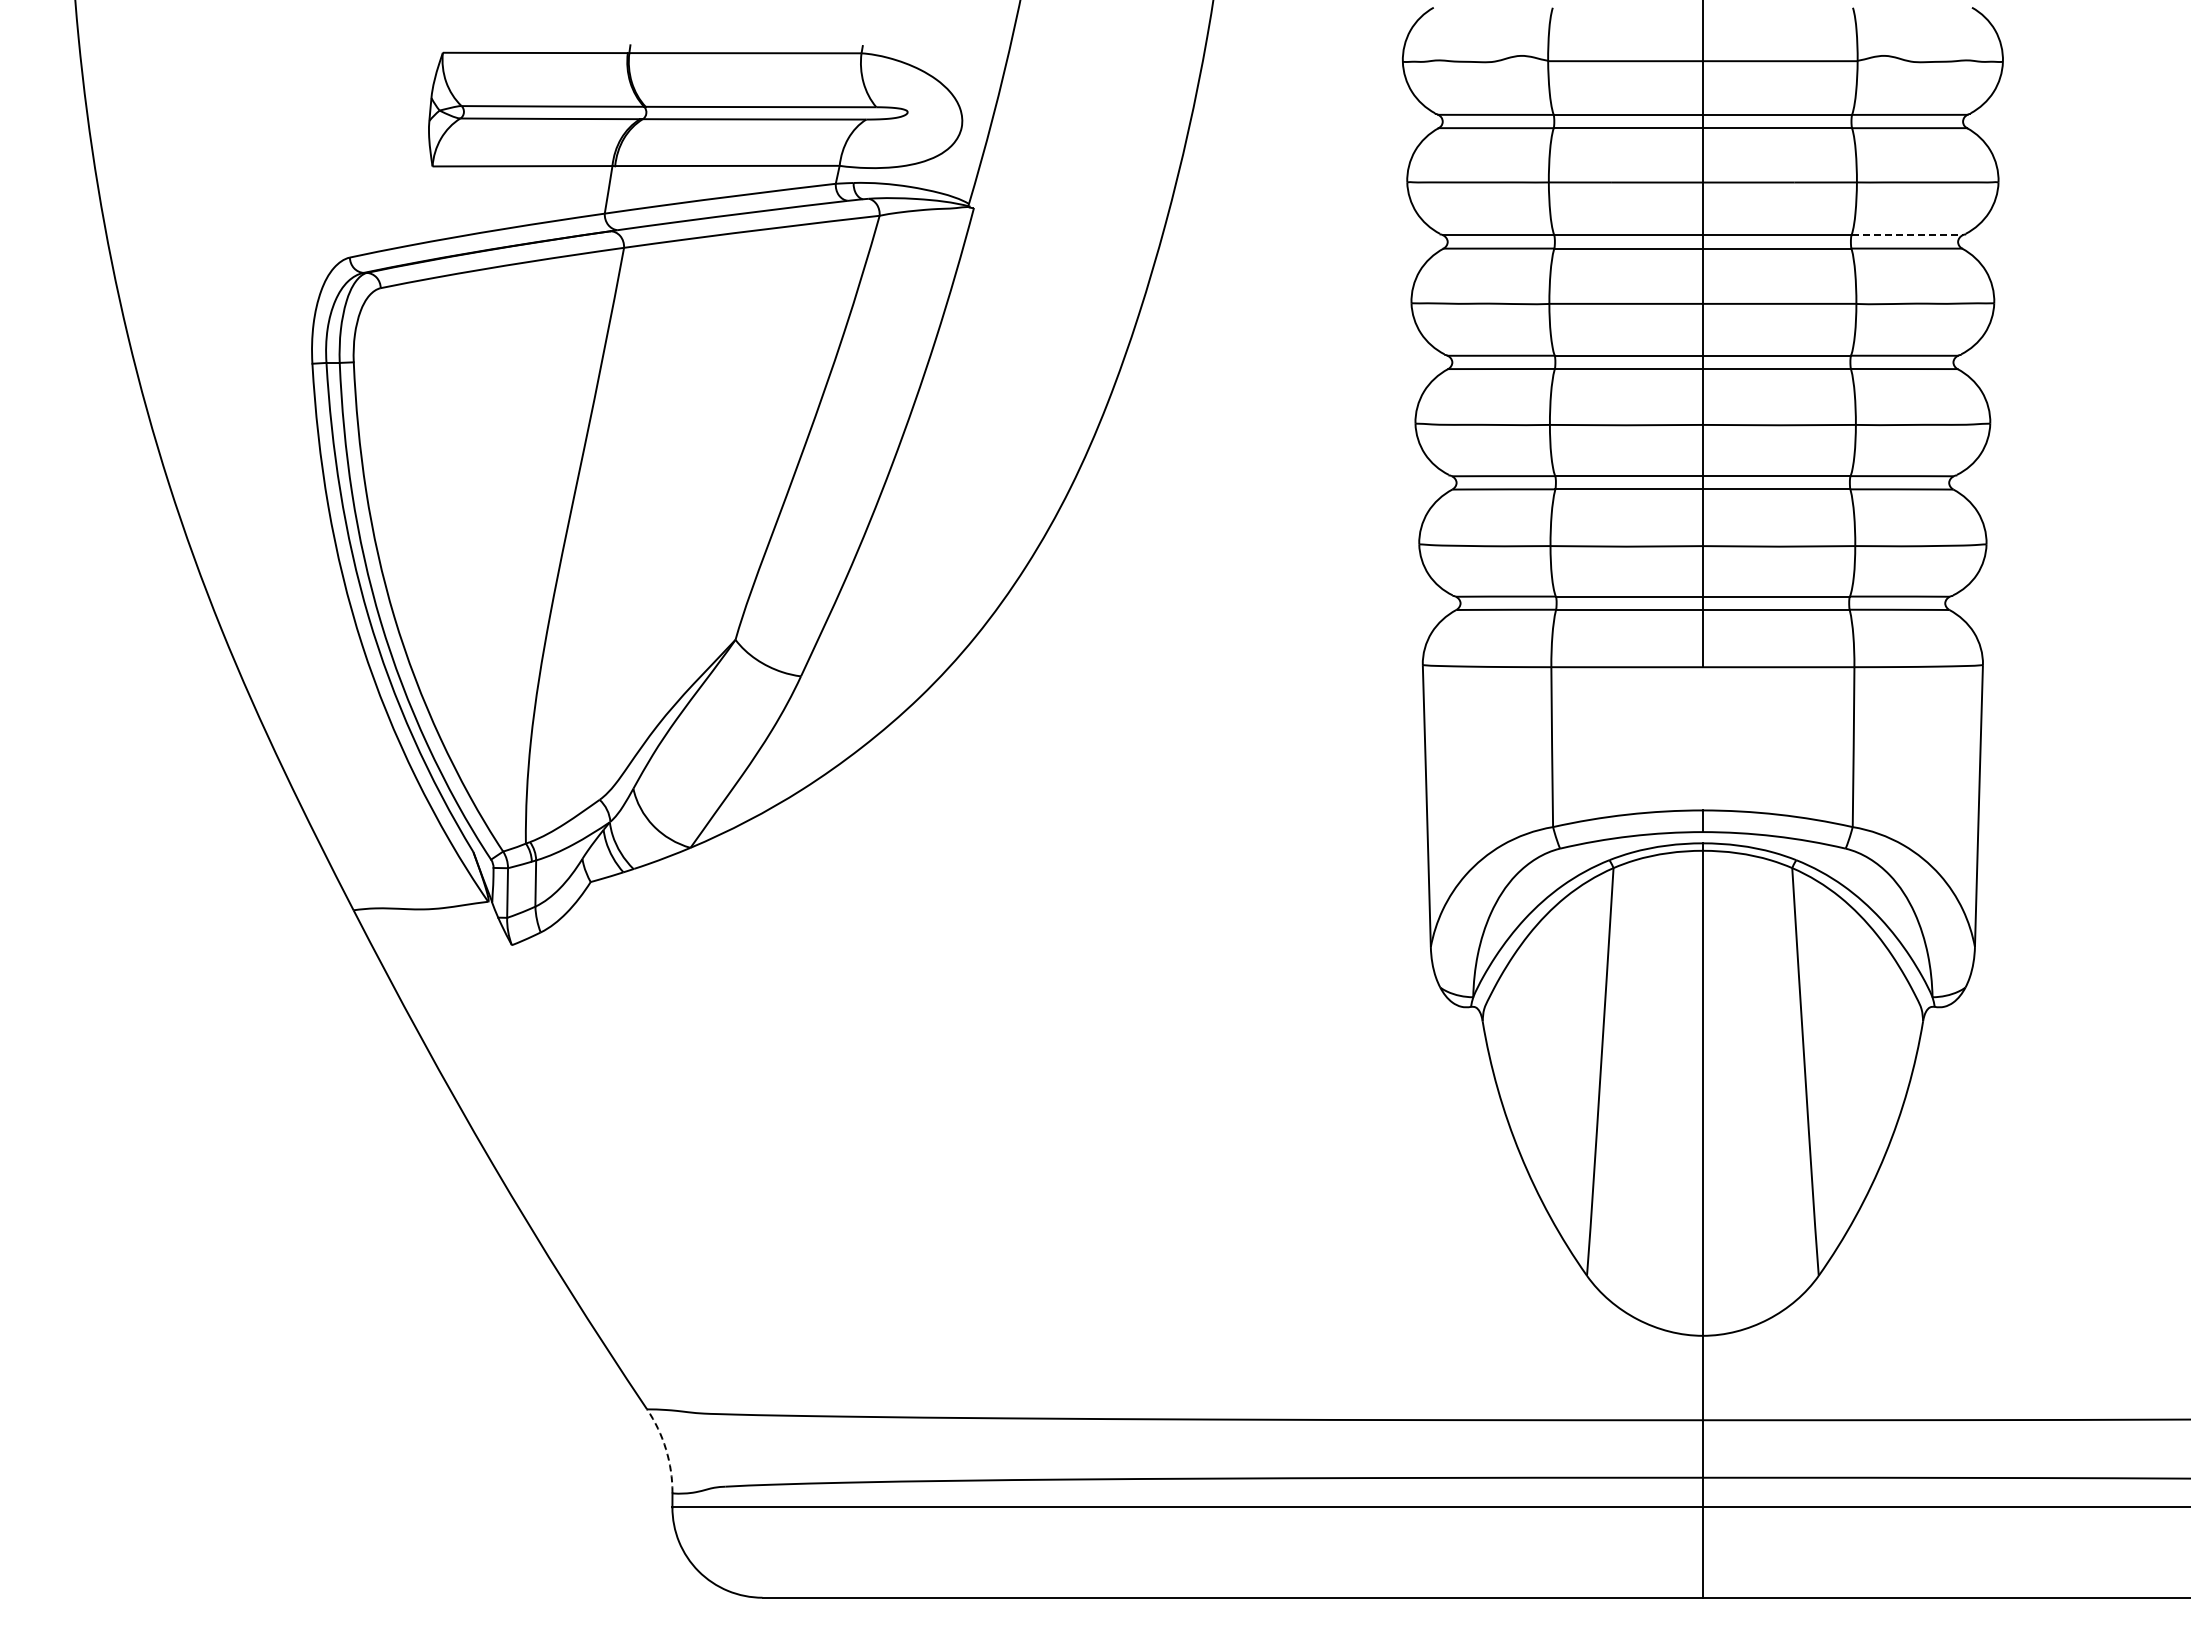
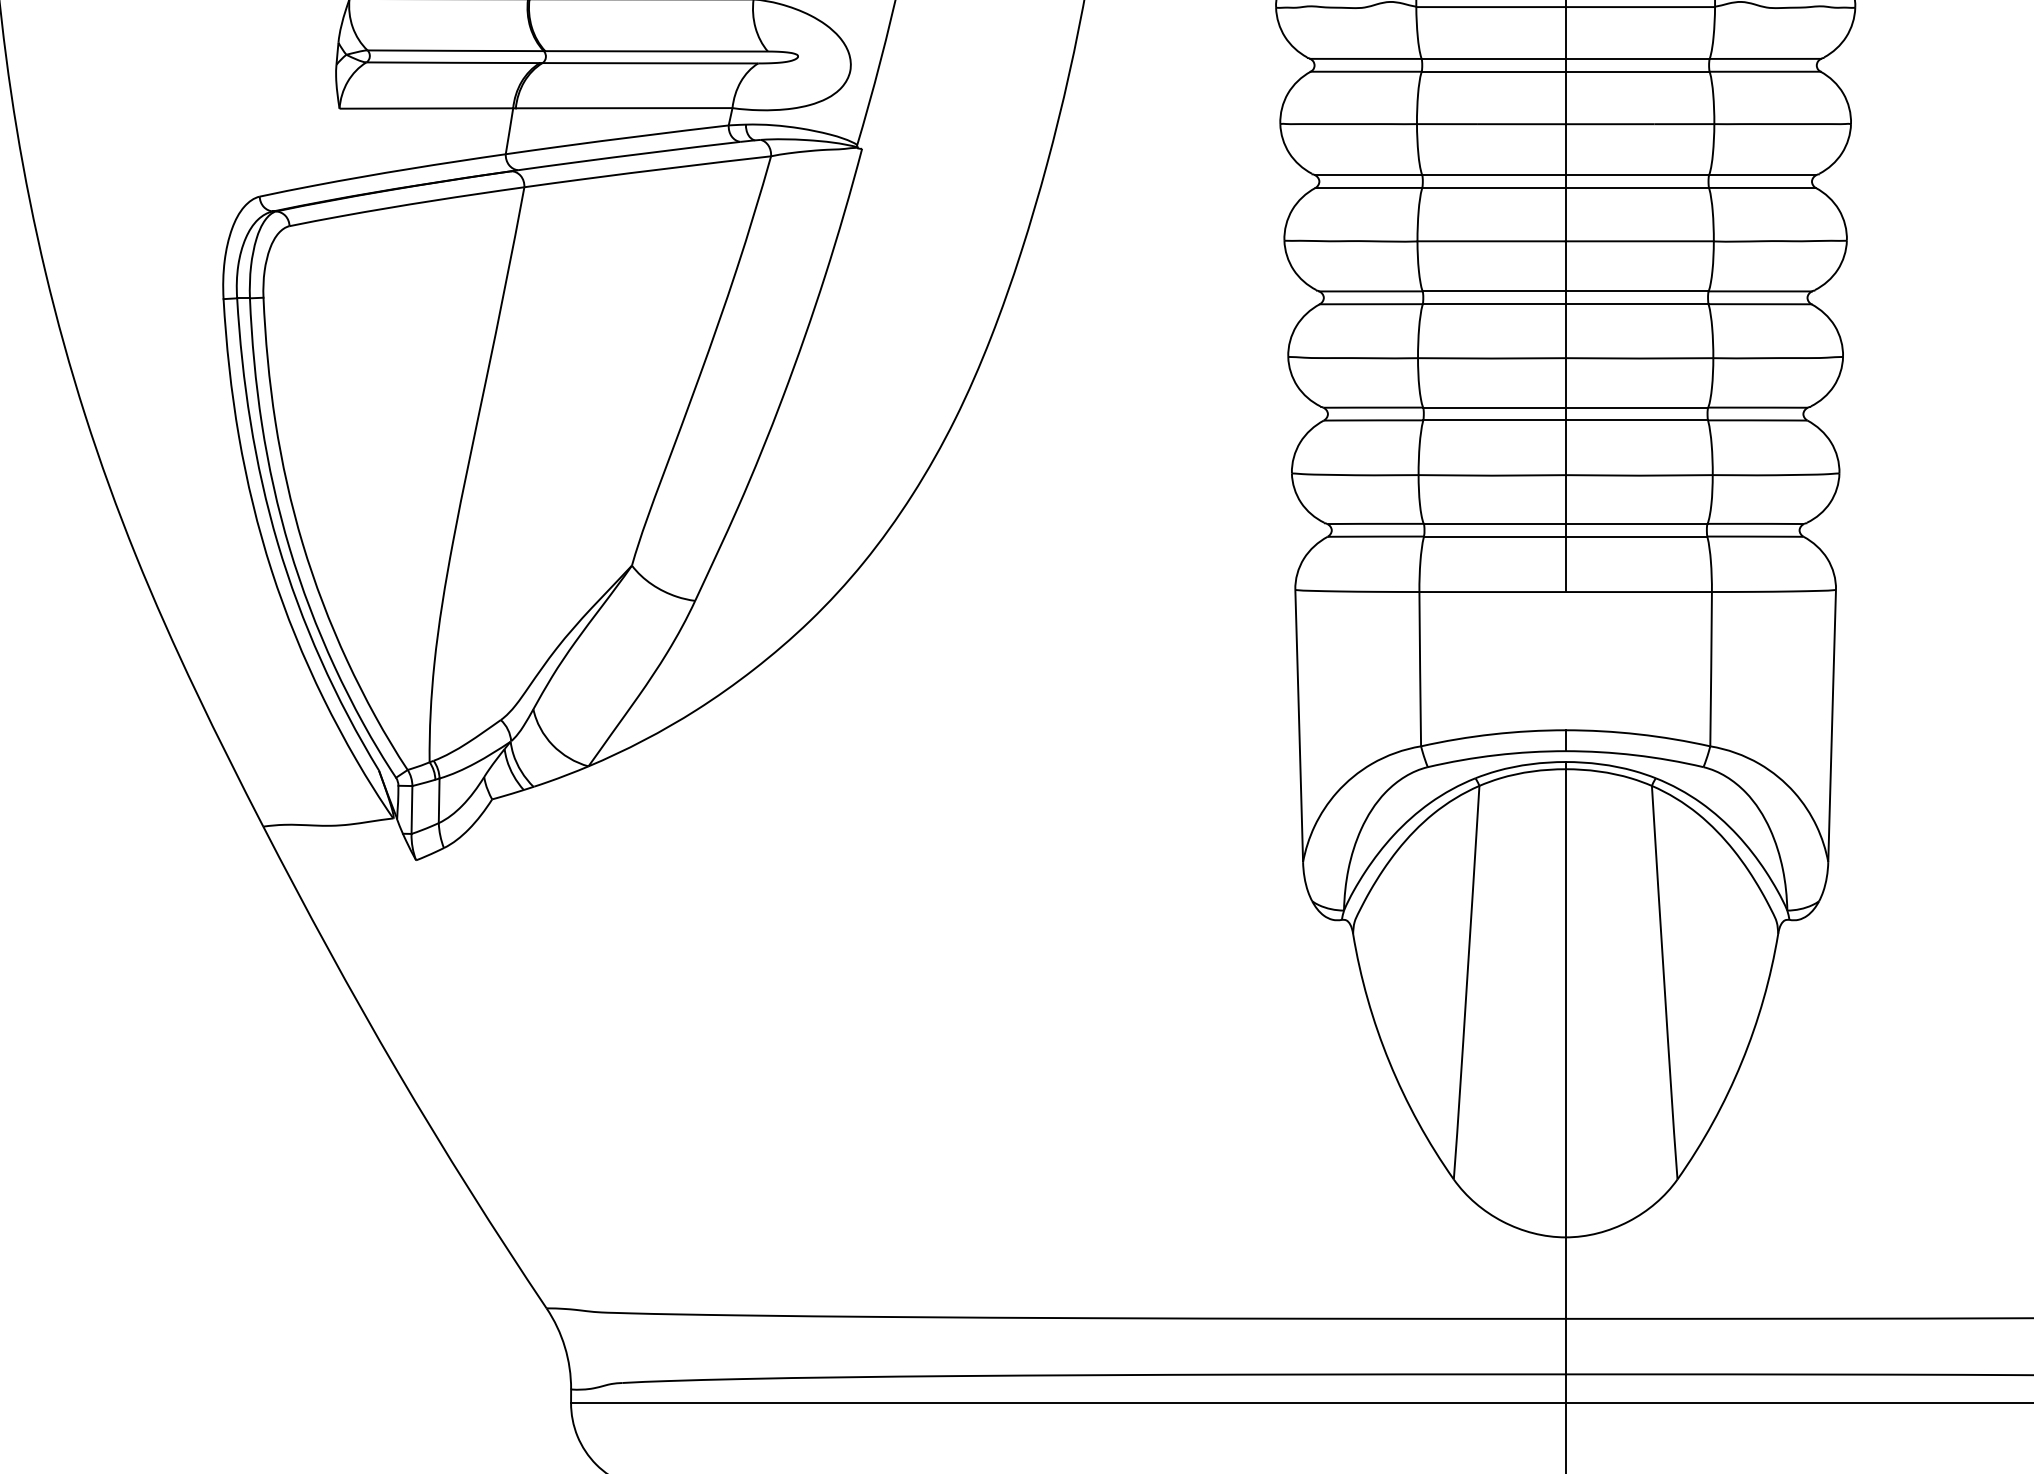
line: (1907, 235) -> (1763, 175), dashed -> solid
arc: (666, 1449) -> (565, 1347), dashed -> solid

